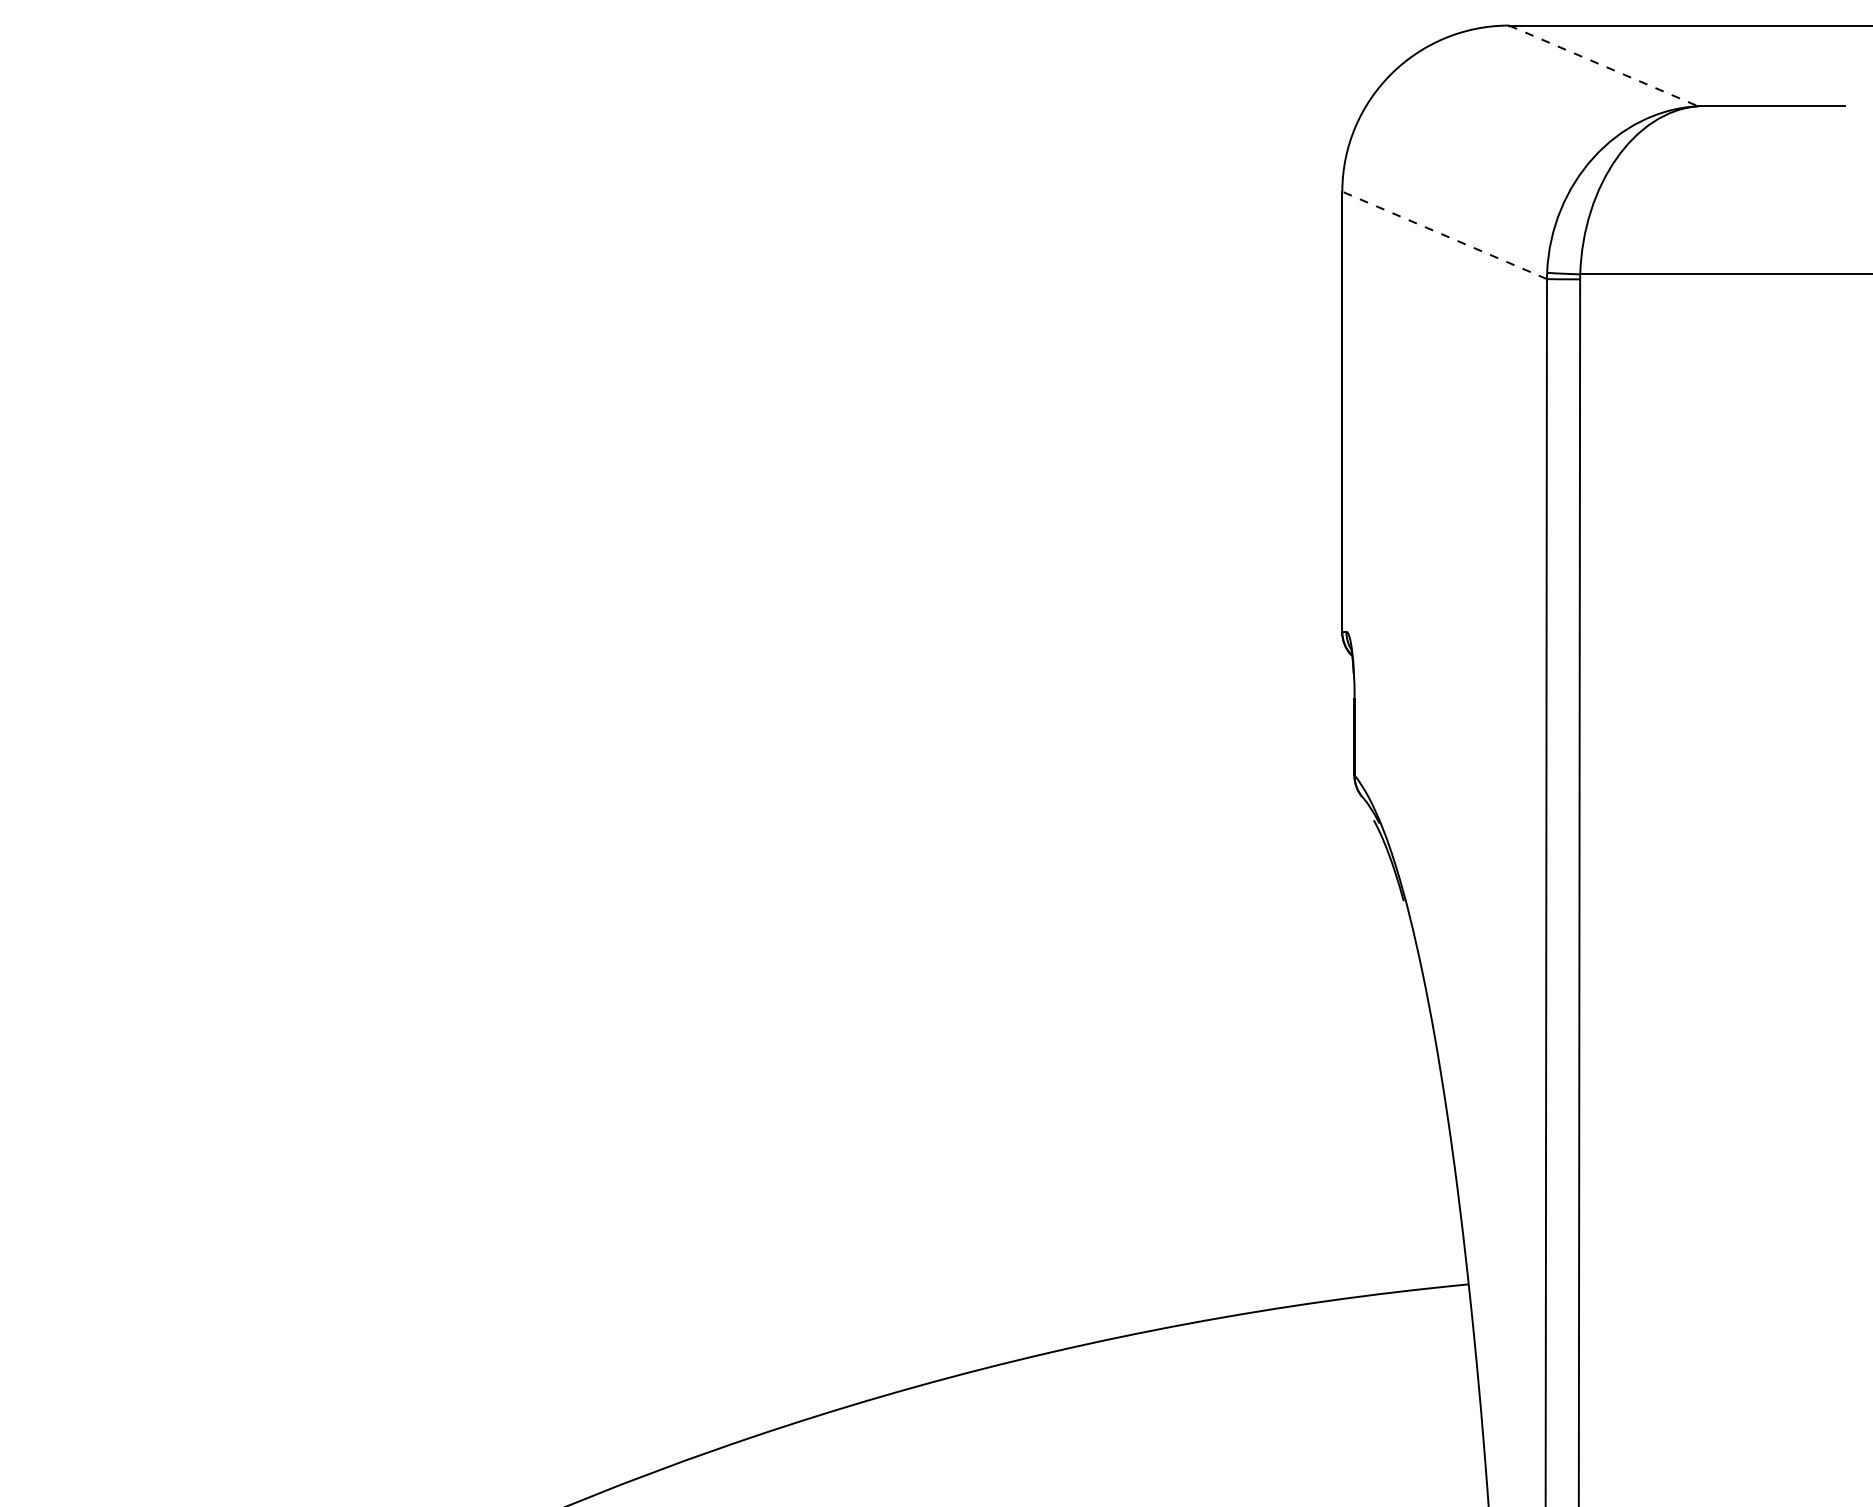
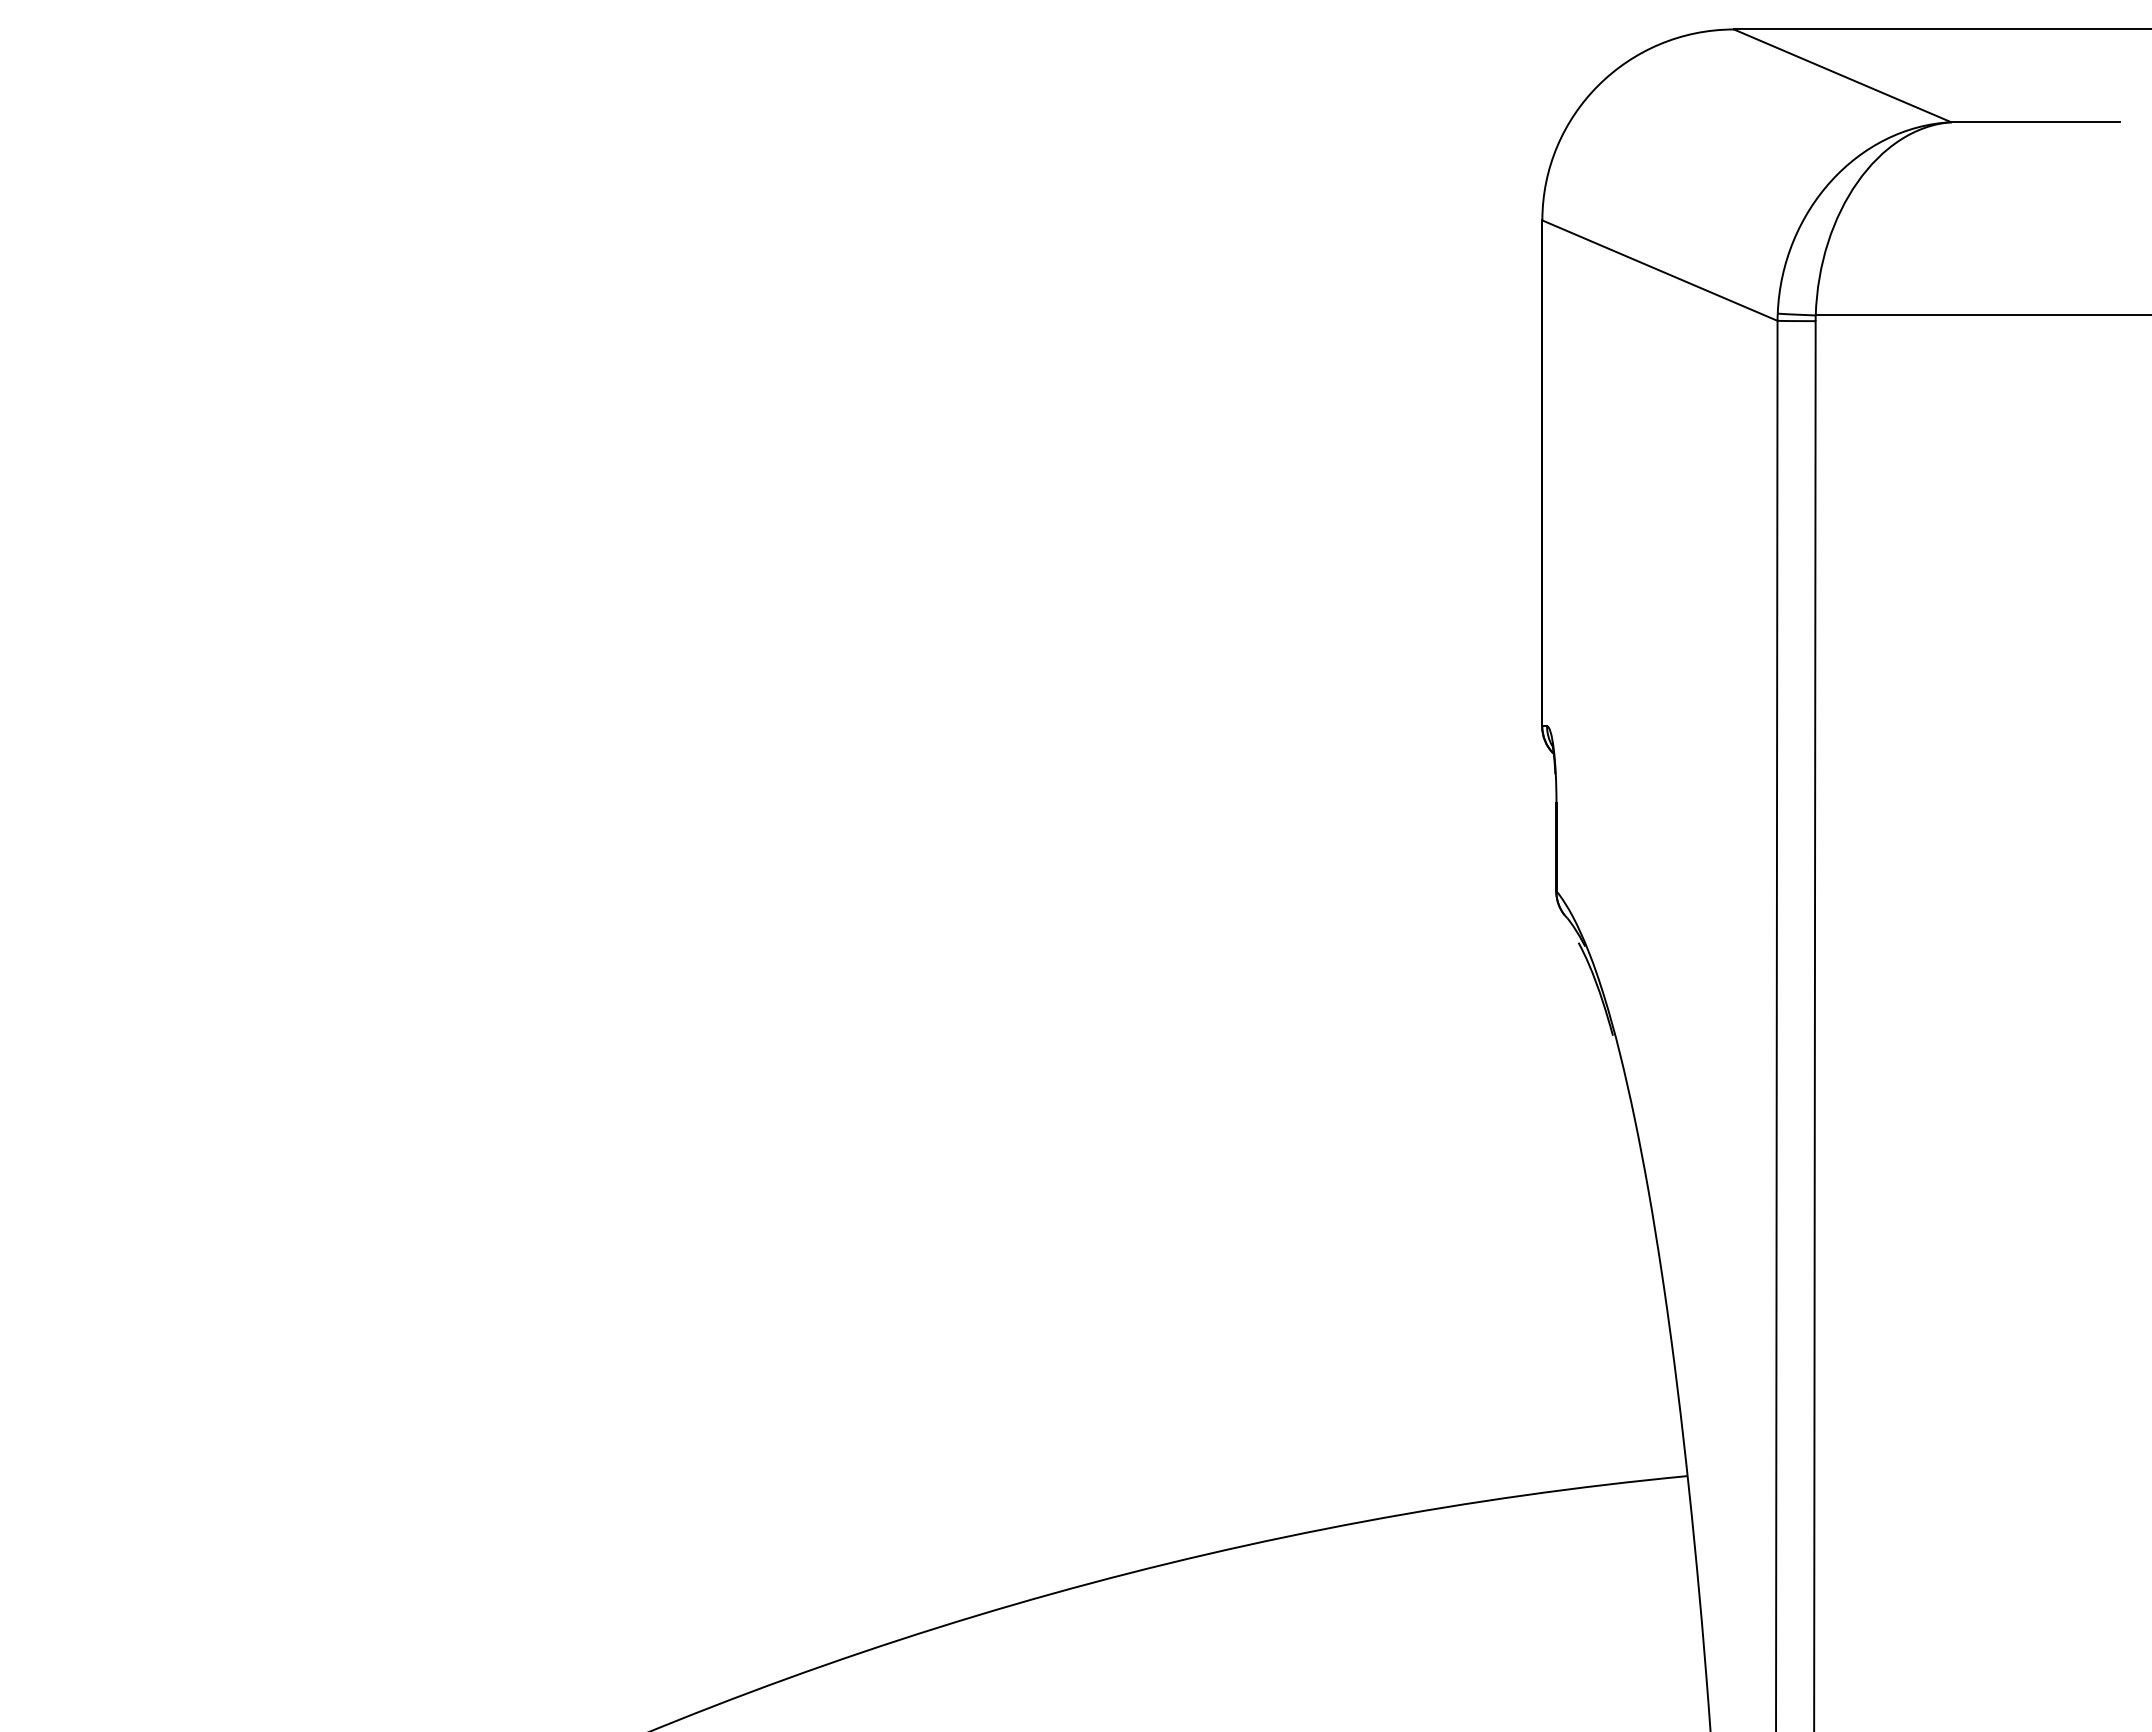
line: (1604, 66) -> (1843, 76), dashed -> solid
line: (1444, 235) -> (1659, 270), dashed -> solid

